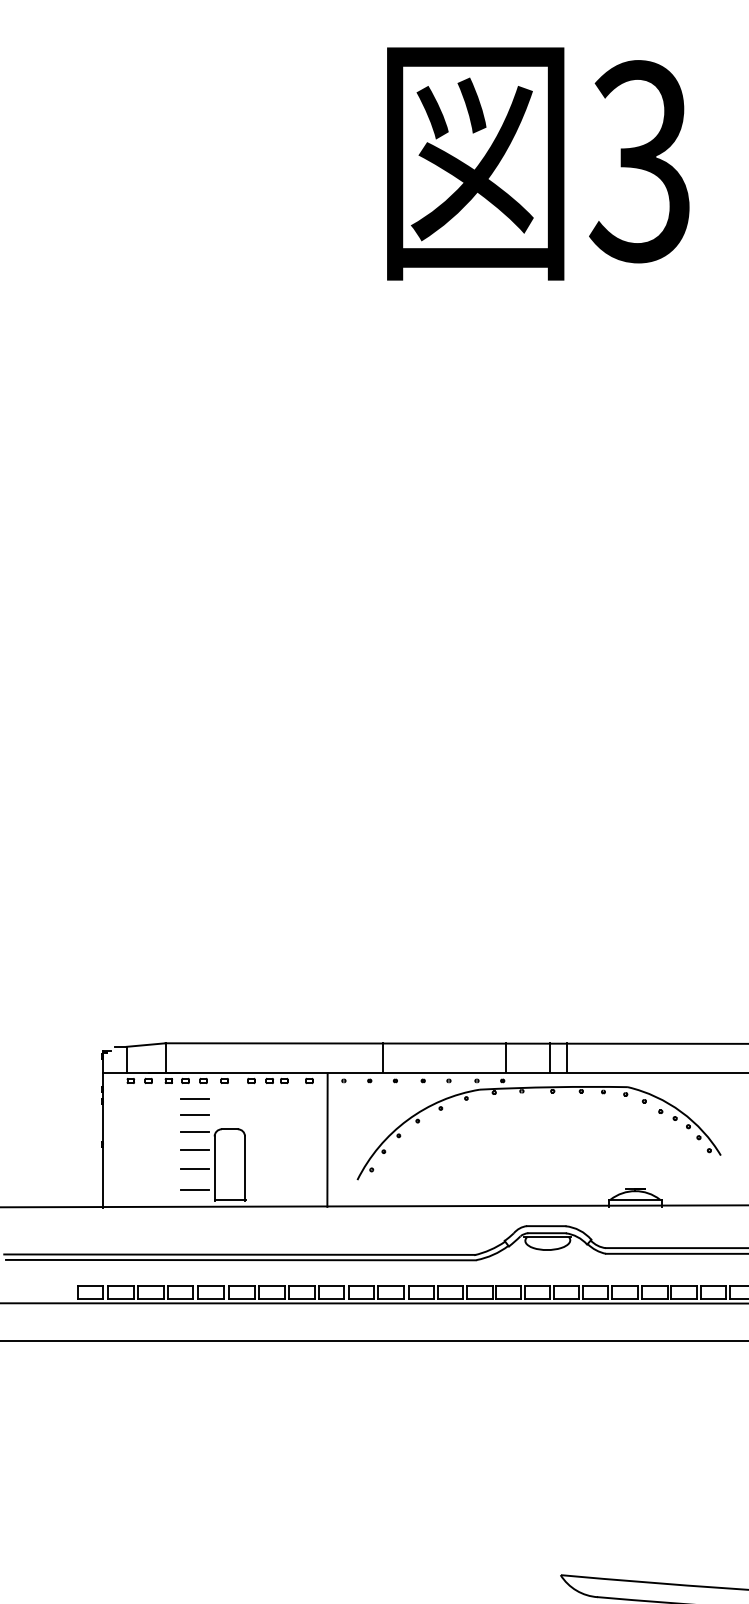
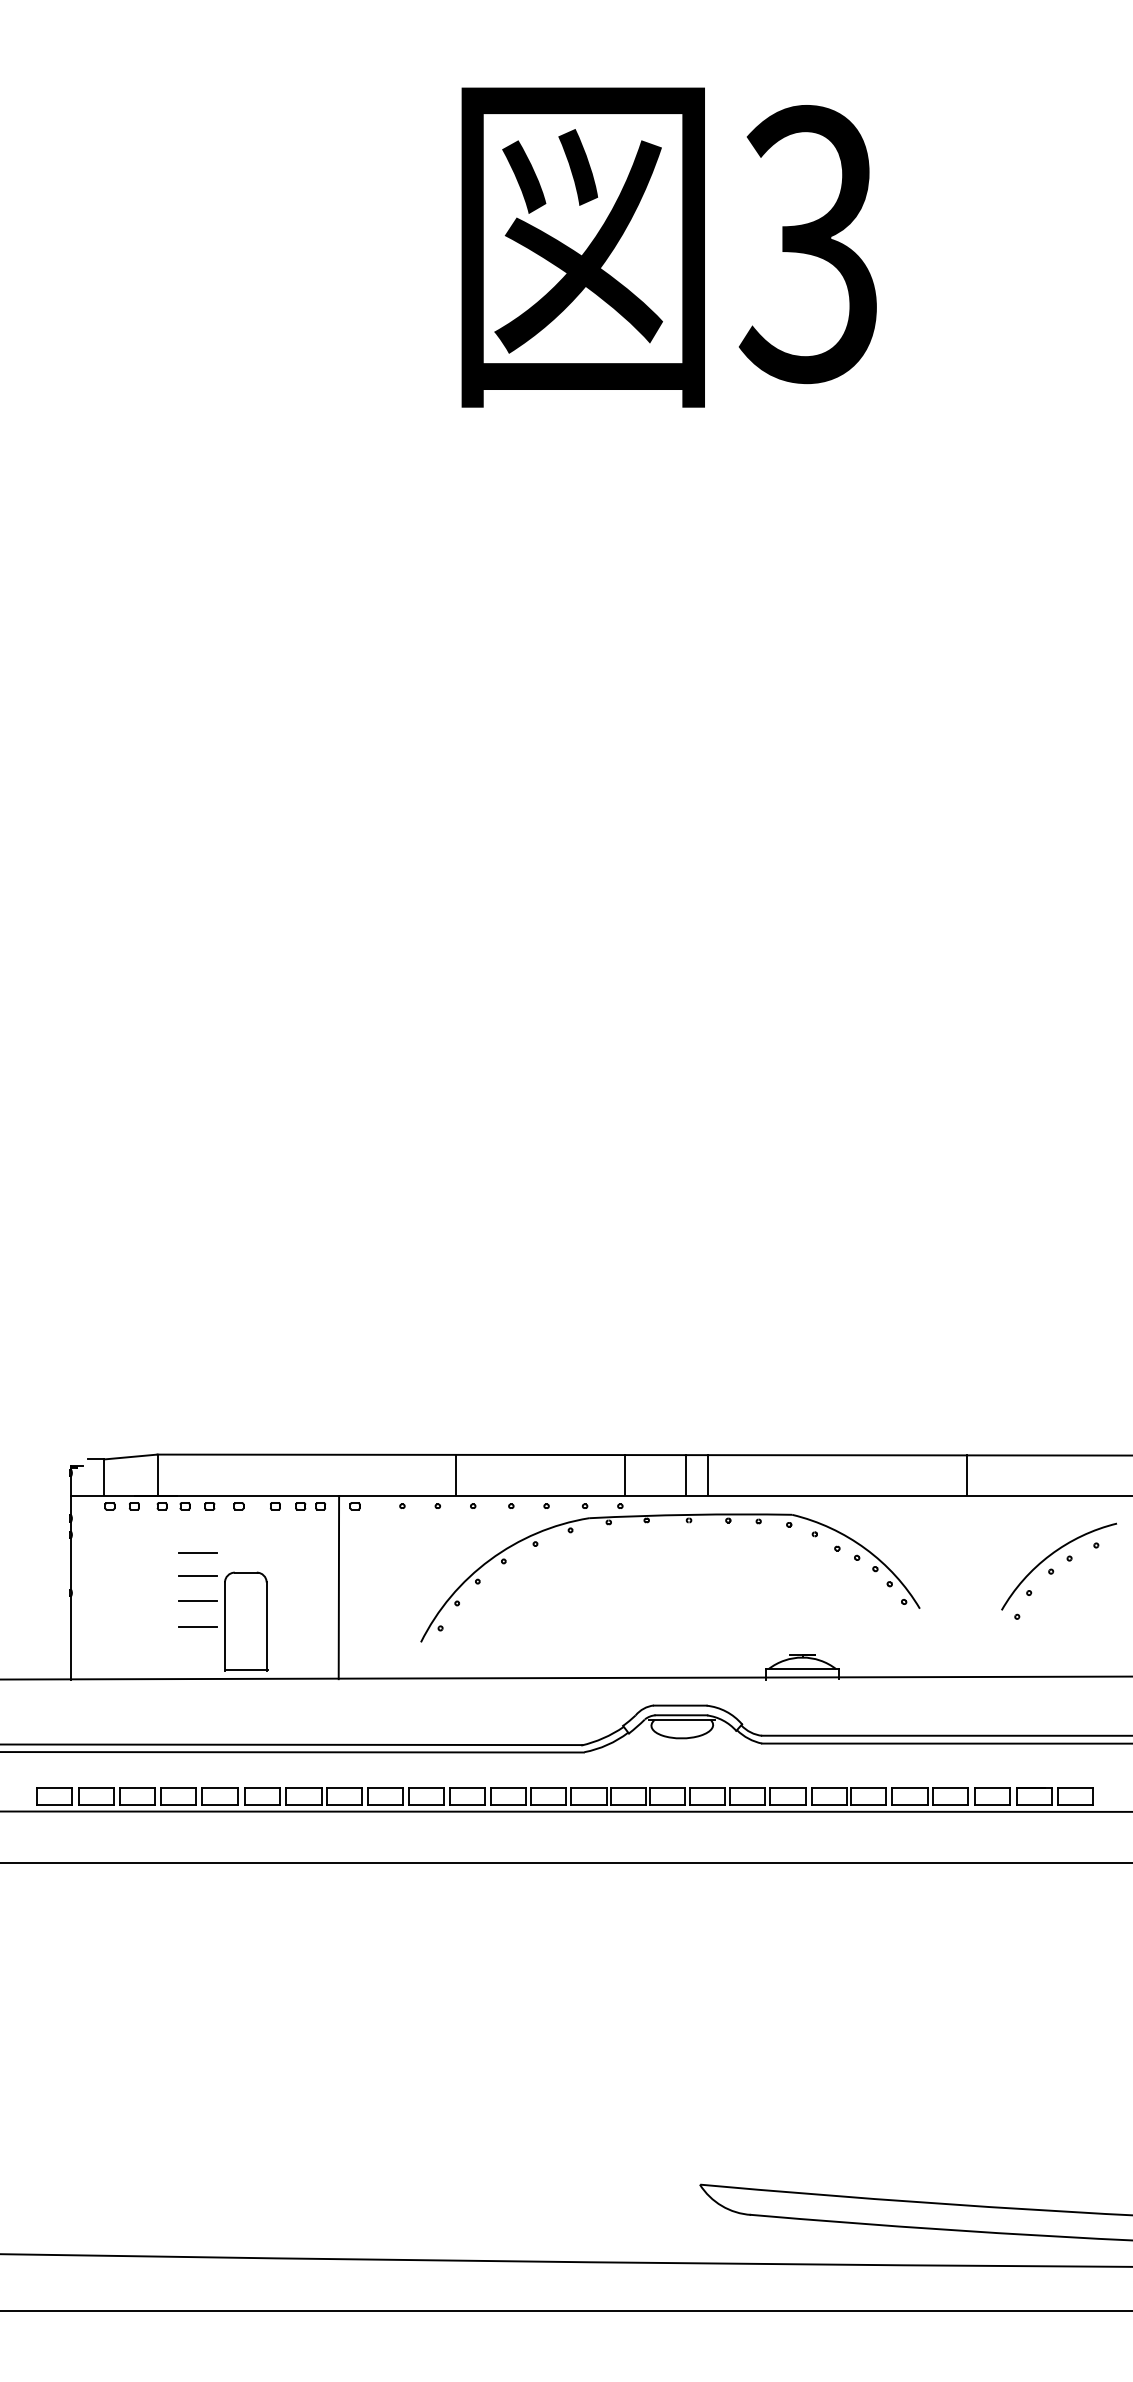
line: (194, 1098) -> (197, 1530), removed
line: (327, 1140) -> (338, 1587), moved
line: (194, 1189) -> (197, 1655), removed

